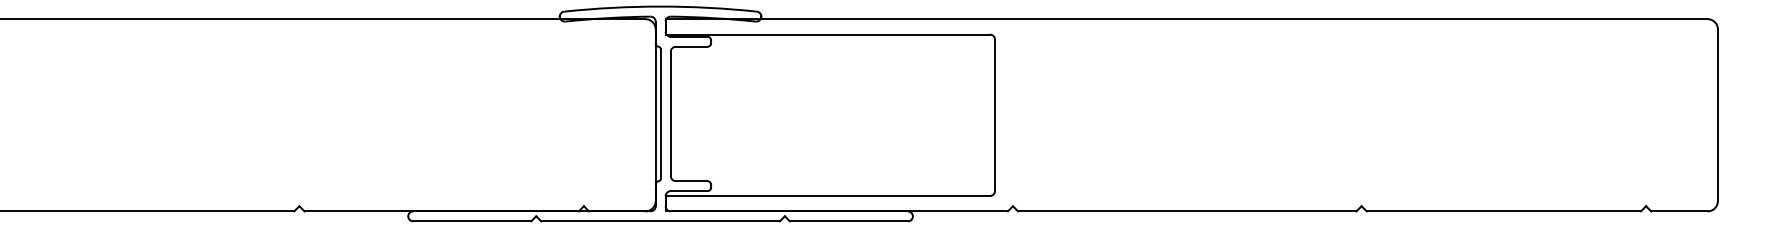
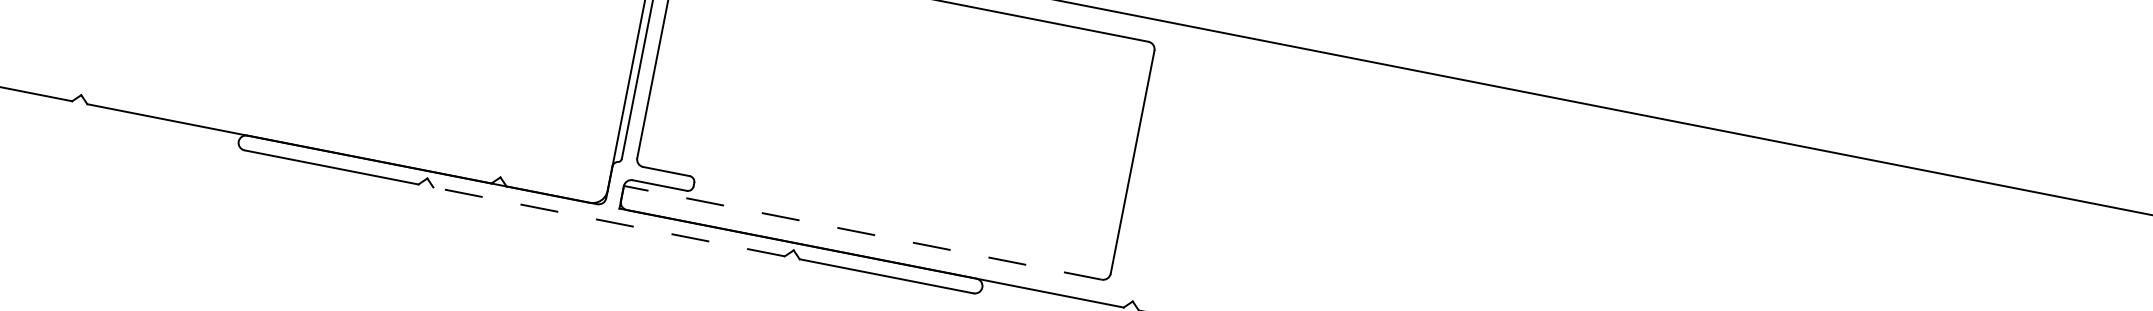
line: (827, 196) -> (862, 233), solid -> dashed
line: (660, 221) -> (608, 222), solid -> dashed

